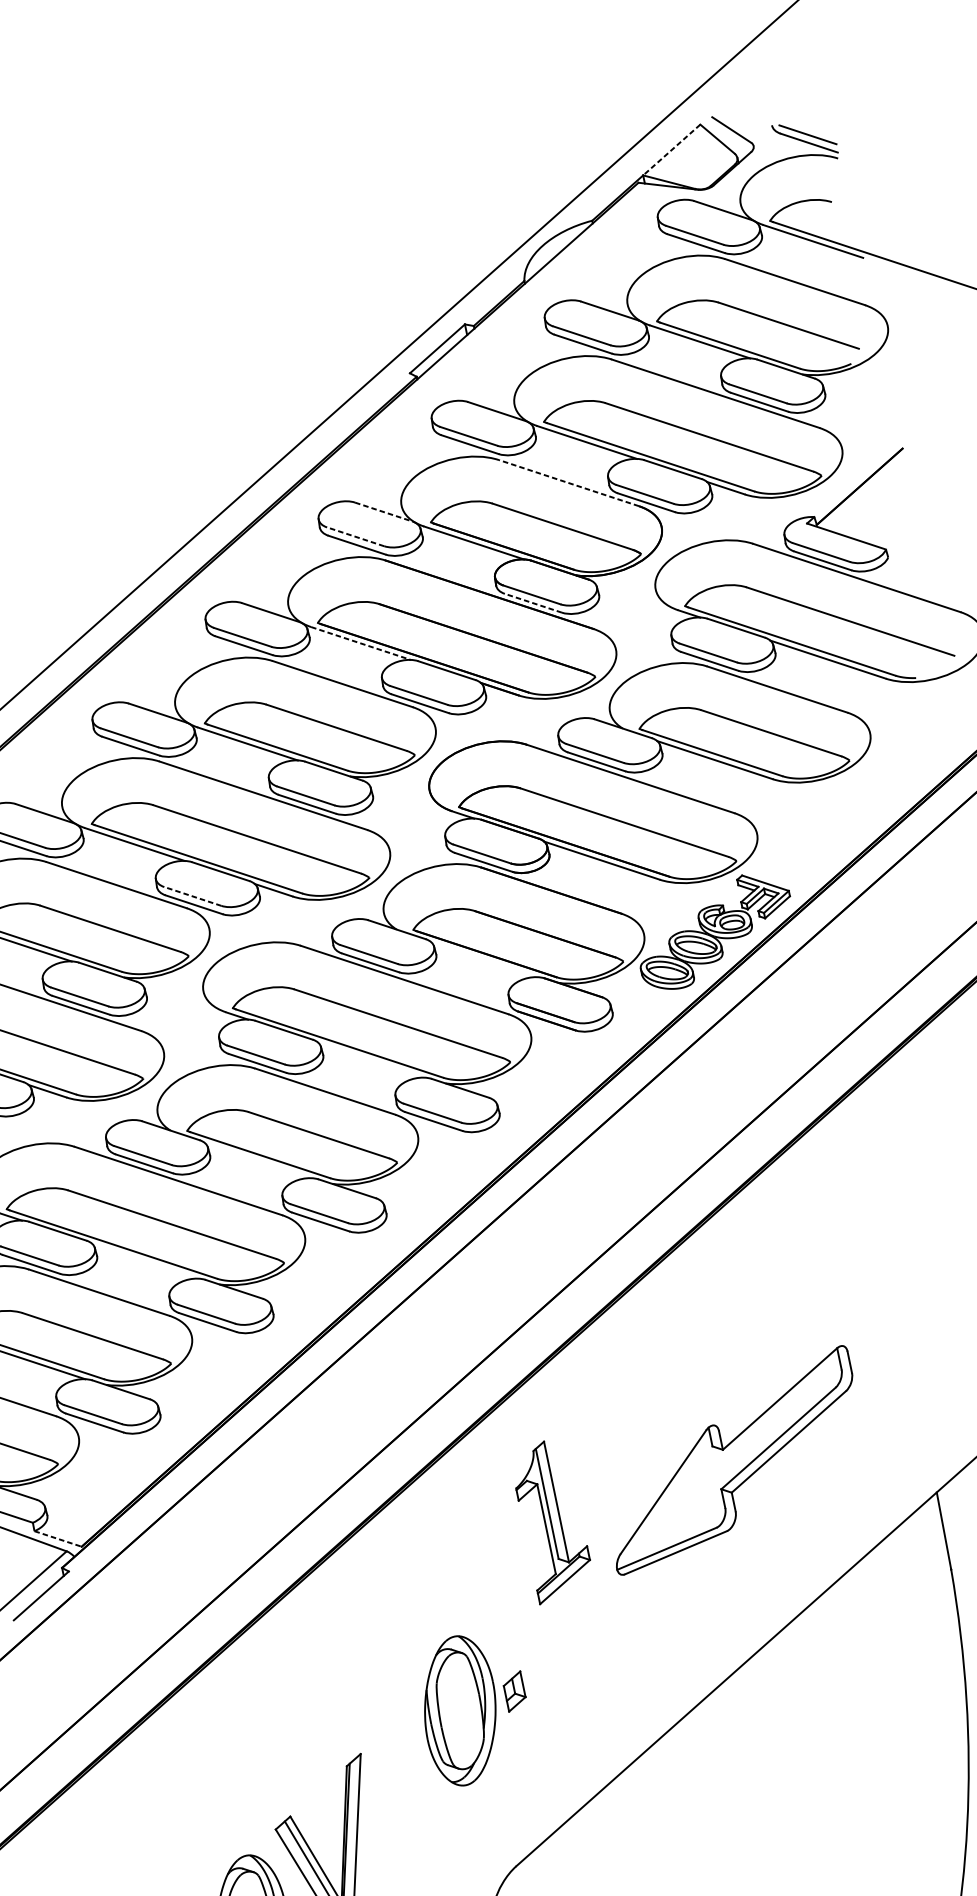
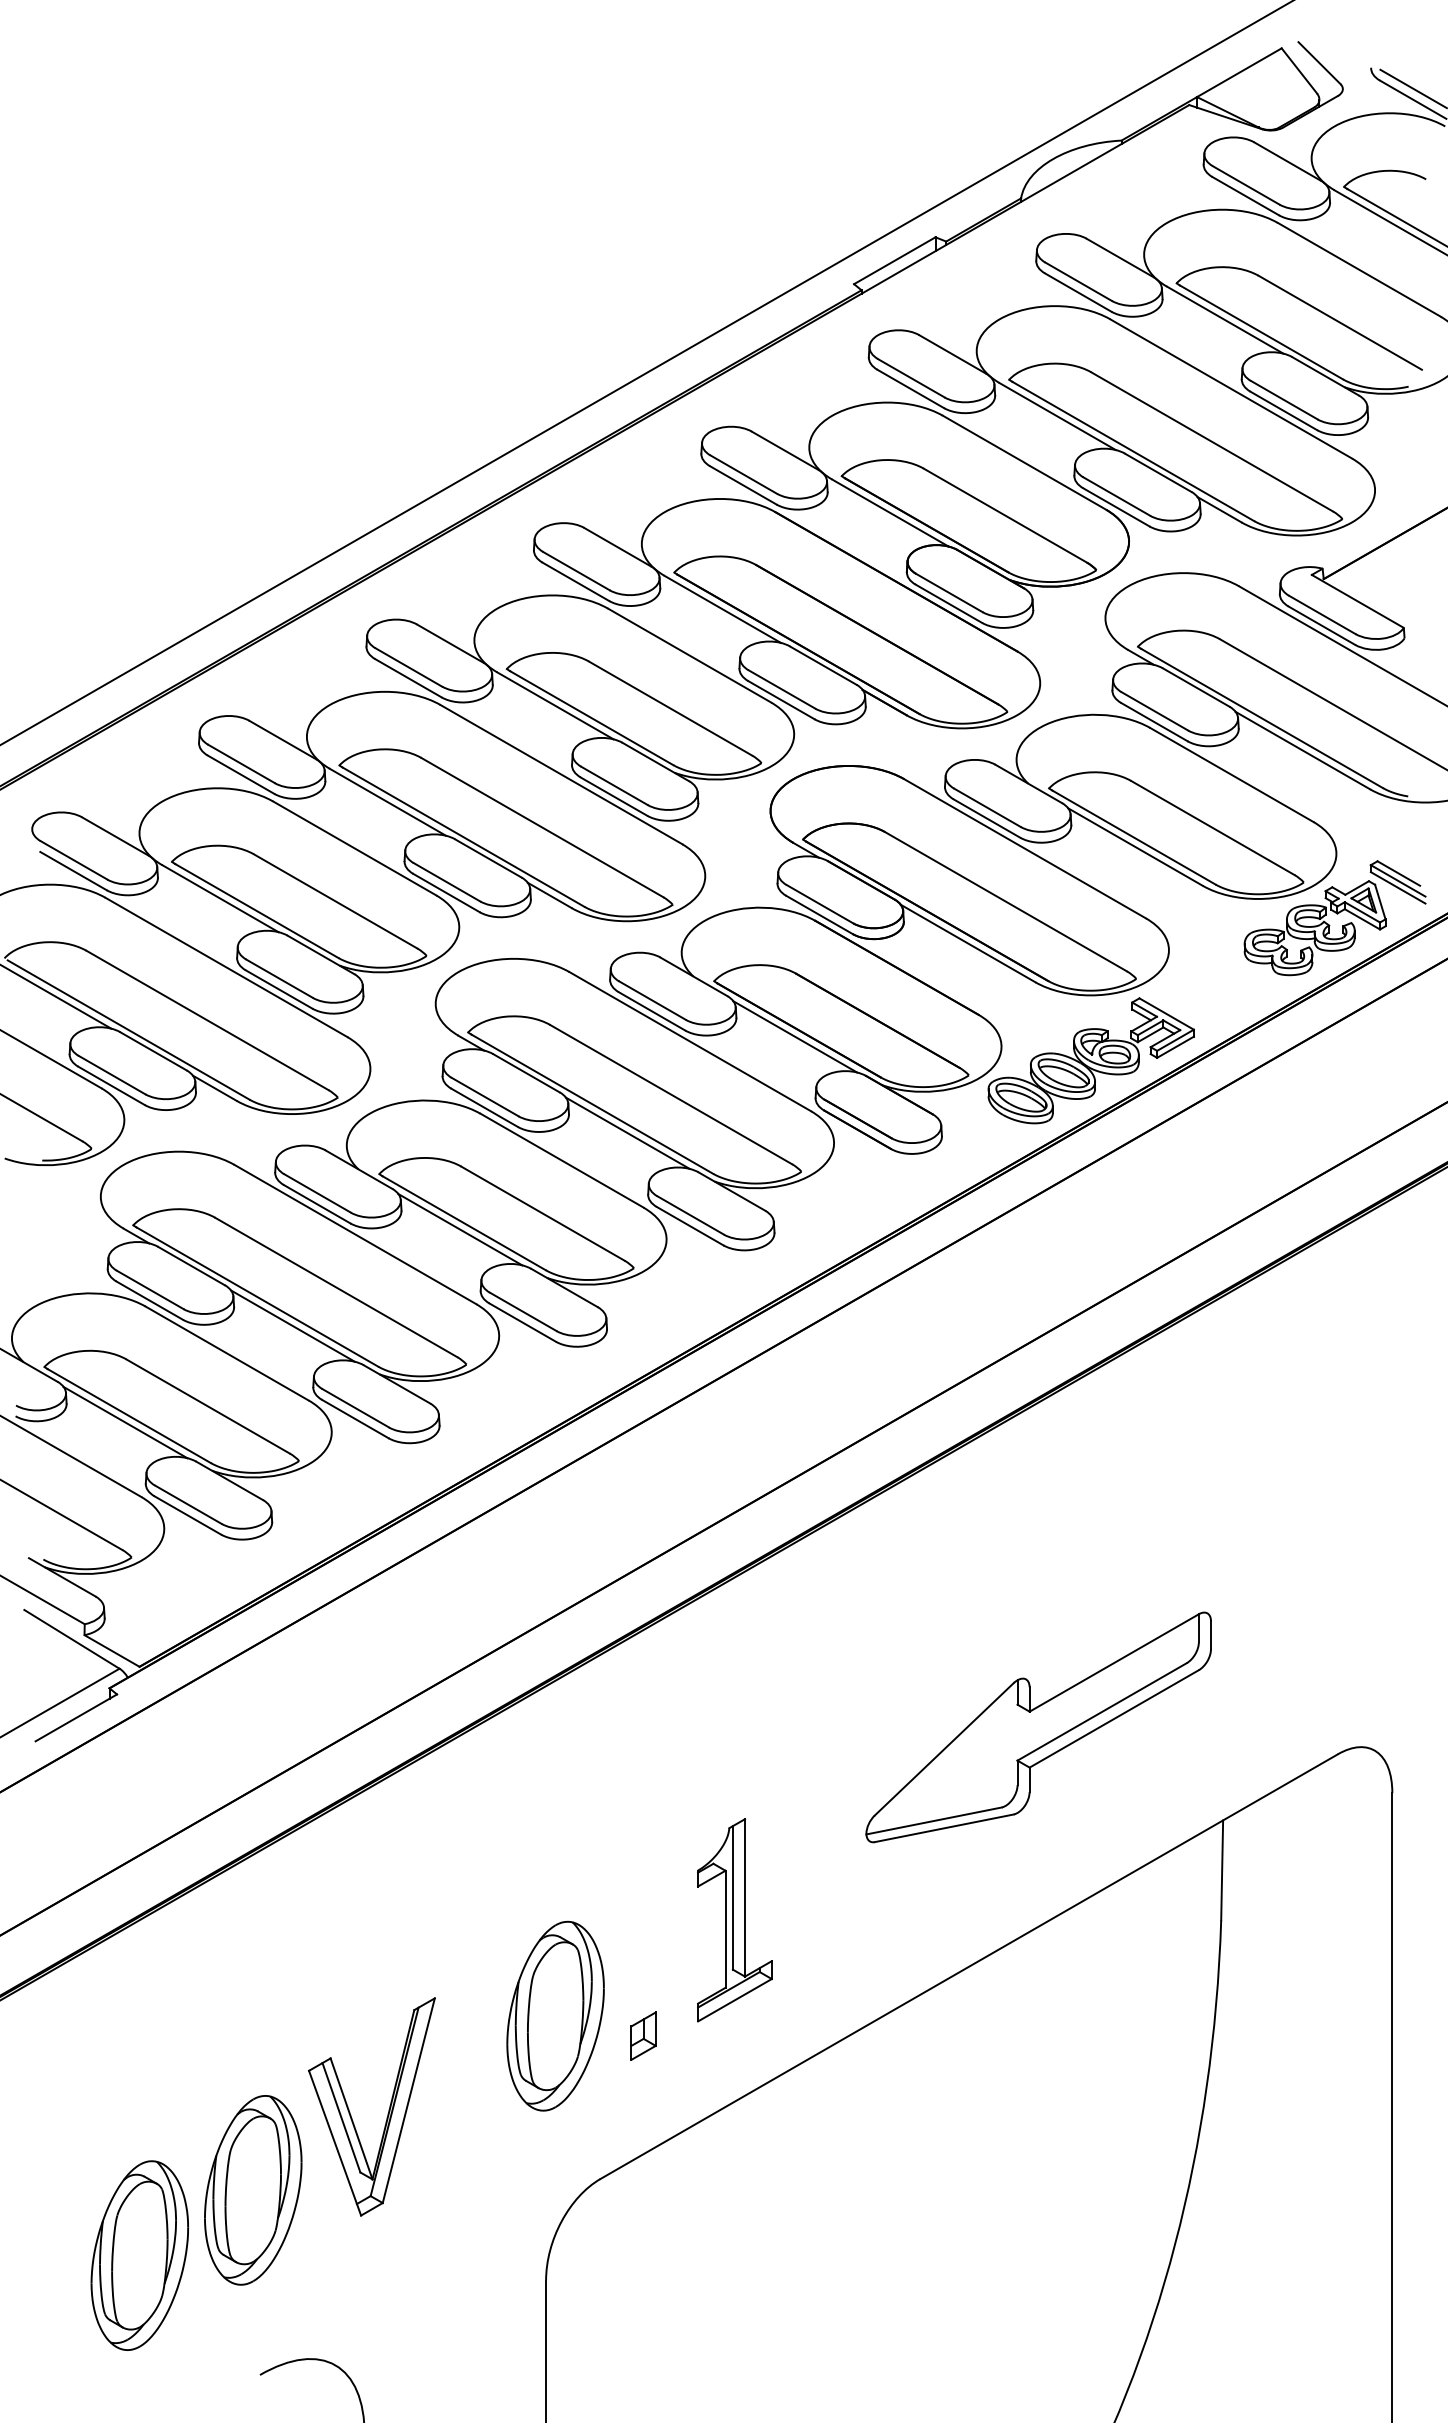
line: (671, 149) -> (1239, 72), dashed -> solid
line: (568, 482) -> (1024, 462), dashed -> solid
line: (383, 512) -> (785, 451), dashed -> solid
line: (355, 536) -> (743, 474), dashed -> solid
line: (533, 603) -> (948, 603), dashed -> solid
line: (361, 643) -> (723, 609), dashed -> solid
part: (878, 783) -> (1334, 918), added
line: (192, 896) -> (446, 882), dashed -> solid
line: (484, 959) -> (795, 1036), added
line: (370, 1059) -> (627, 1132), added
line: (258, 1160) -> (460, 1229), added
line: (144, 1260) -> (292, 1325), added
part: (732, 1460) -> (1038, 1727), moved
part: (552, 1521) -> (734, 1920), moved
line: (58, 1538) -> (112, 1650), dashed -> solid
part: (514, 1691) -> (643, 2035), moved
part: (460, 1710) -> (555, 2015), moved

